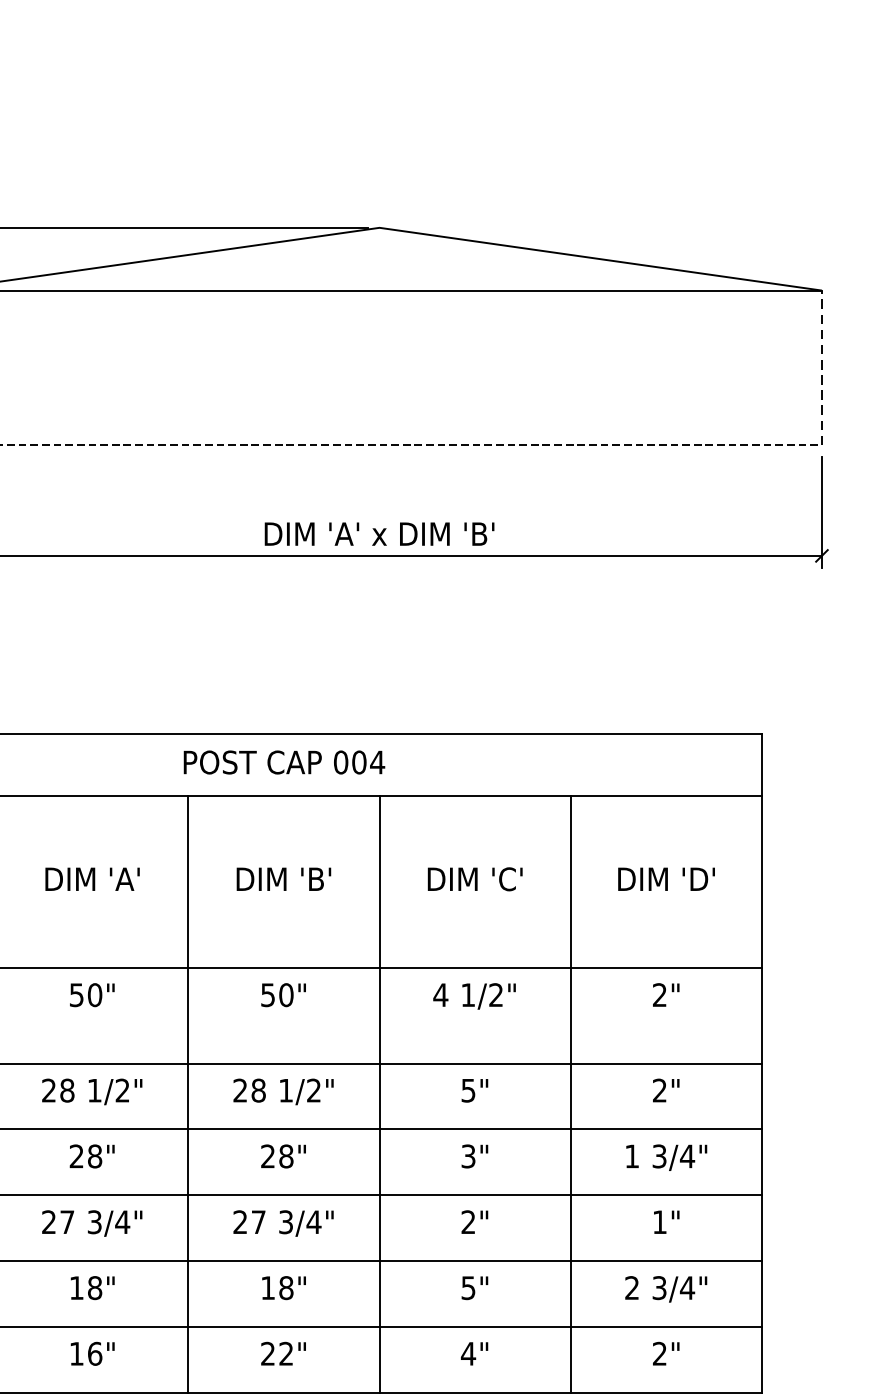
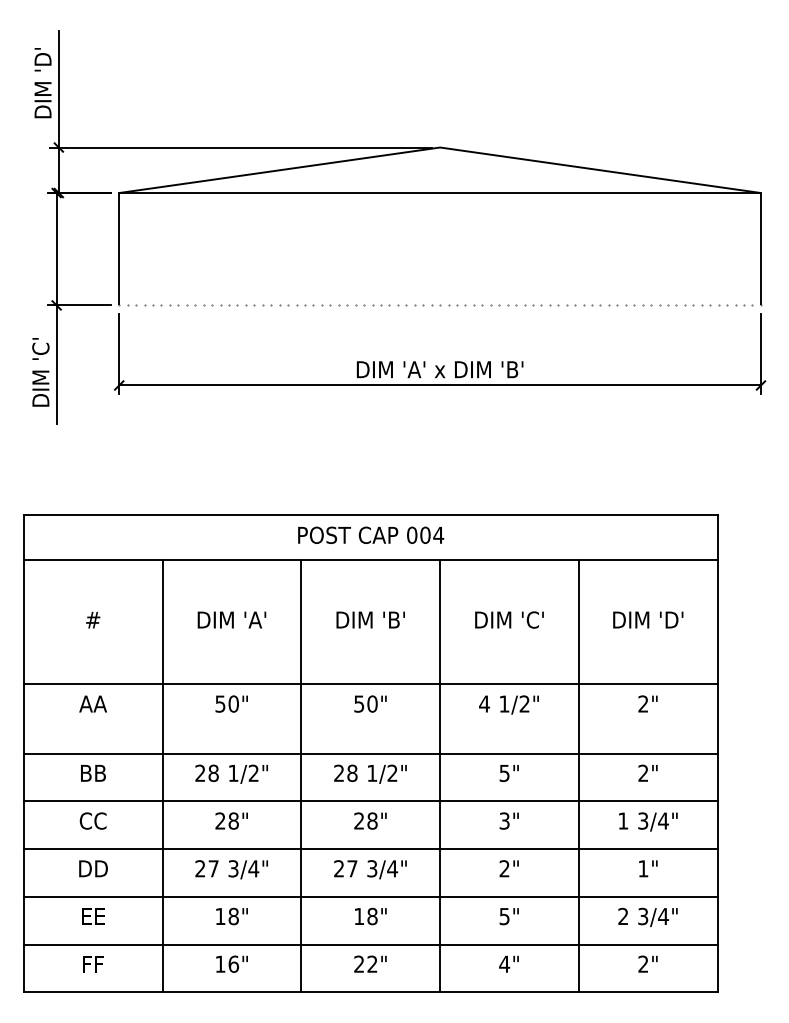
line: (821, 367) -> (760, 248), dashed -> solid

